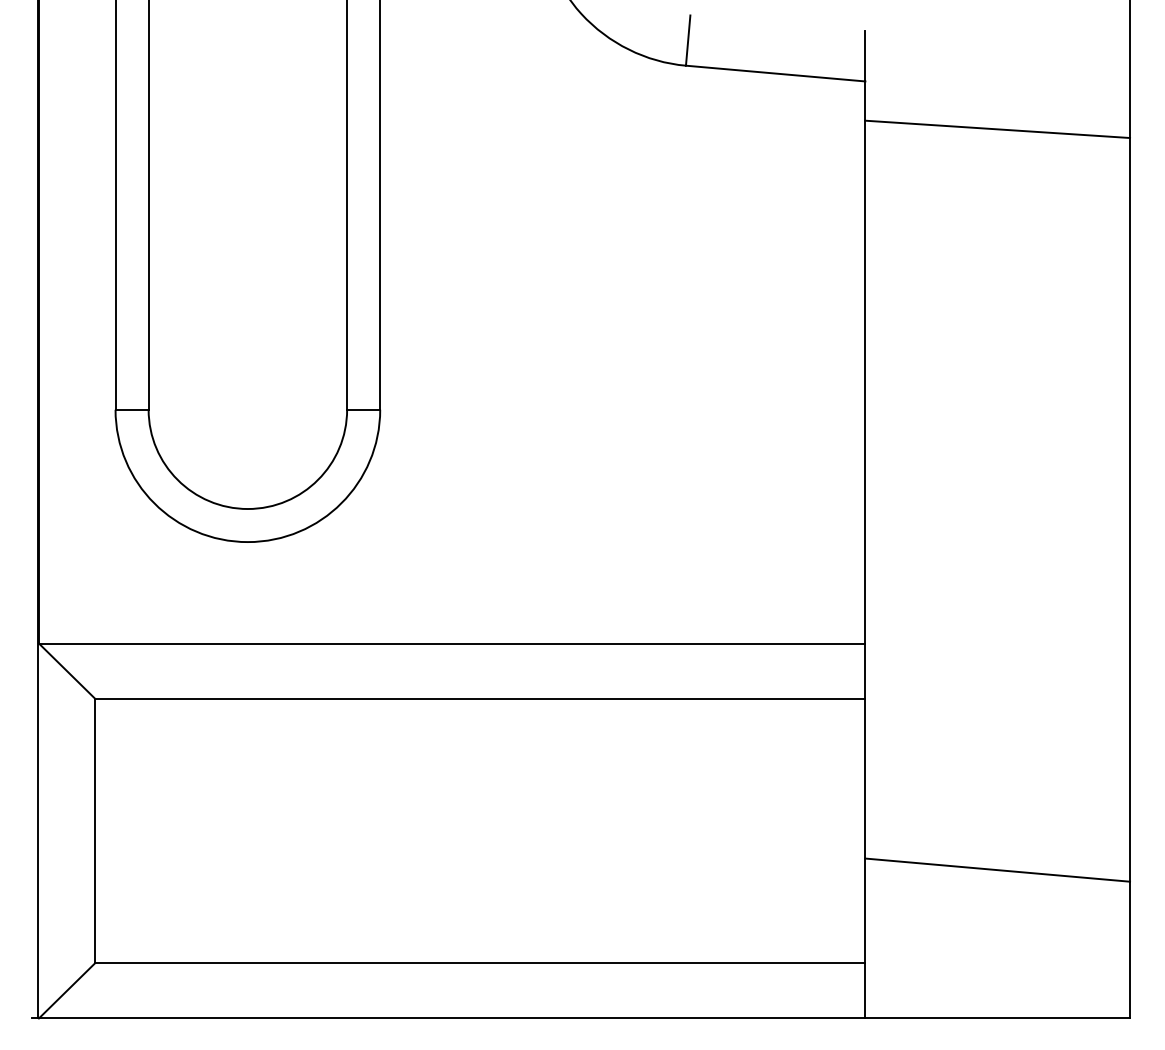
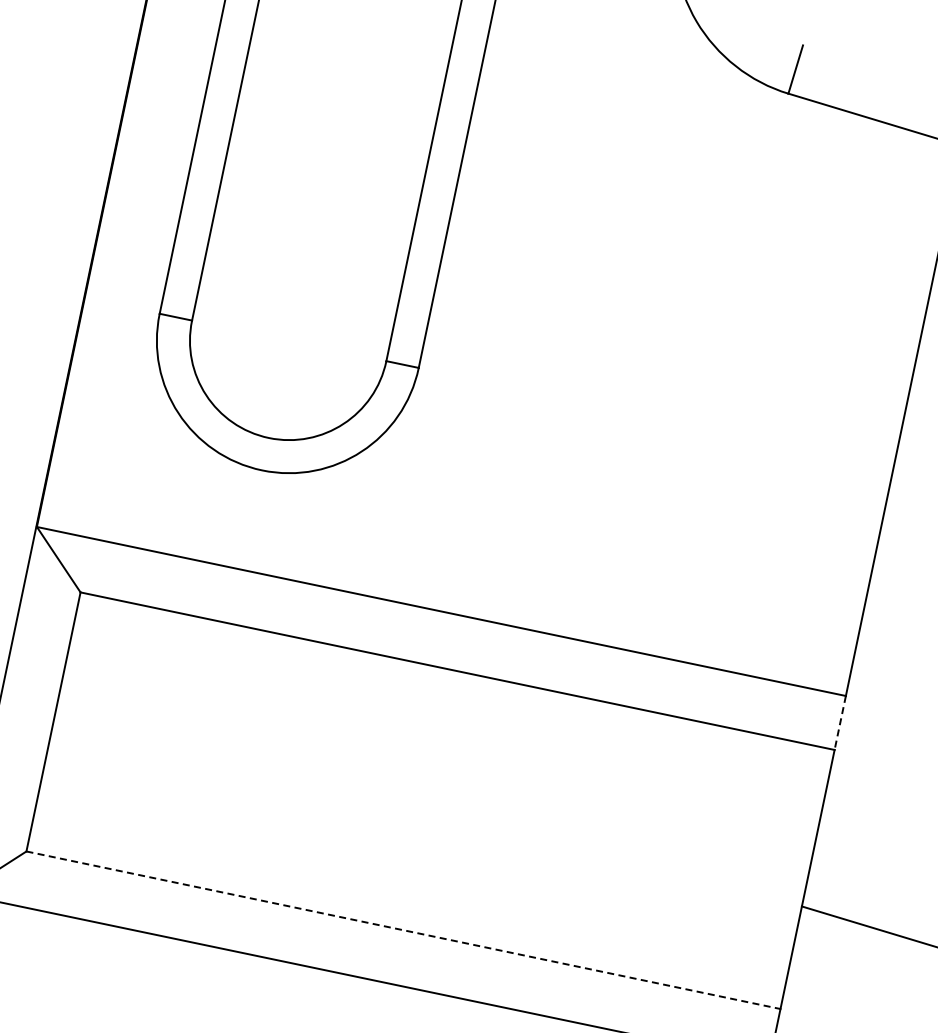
line: (865, 671) -> (840, 723), solid -> dashed
line: (480, 963) -> (403, 930), solid -> dashed

